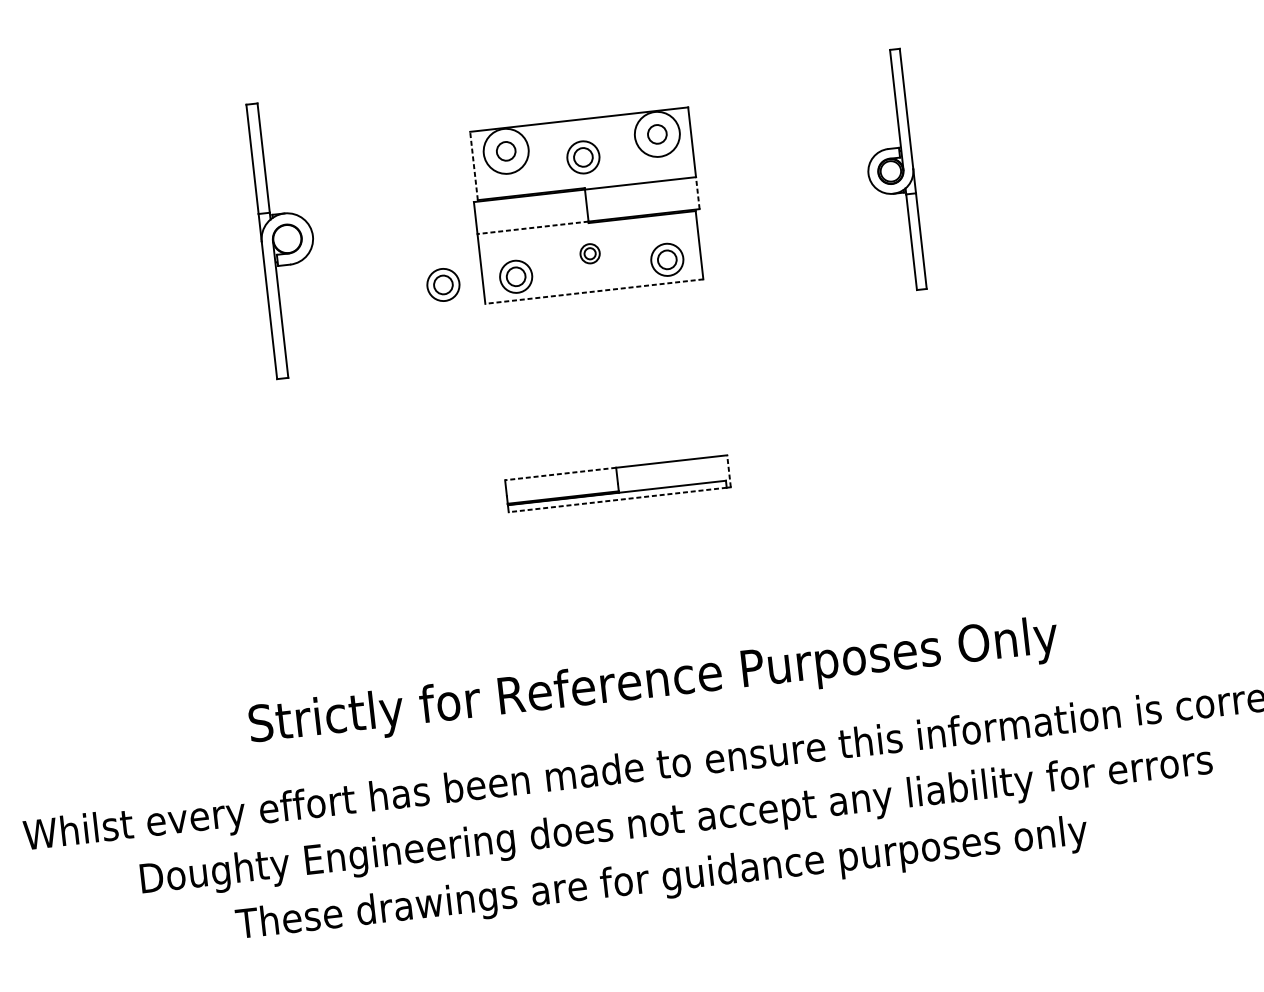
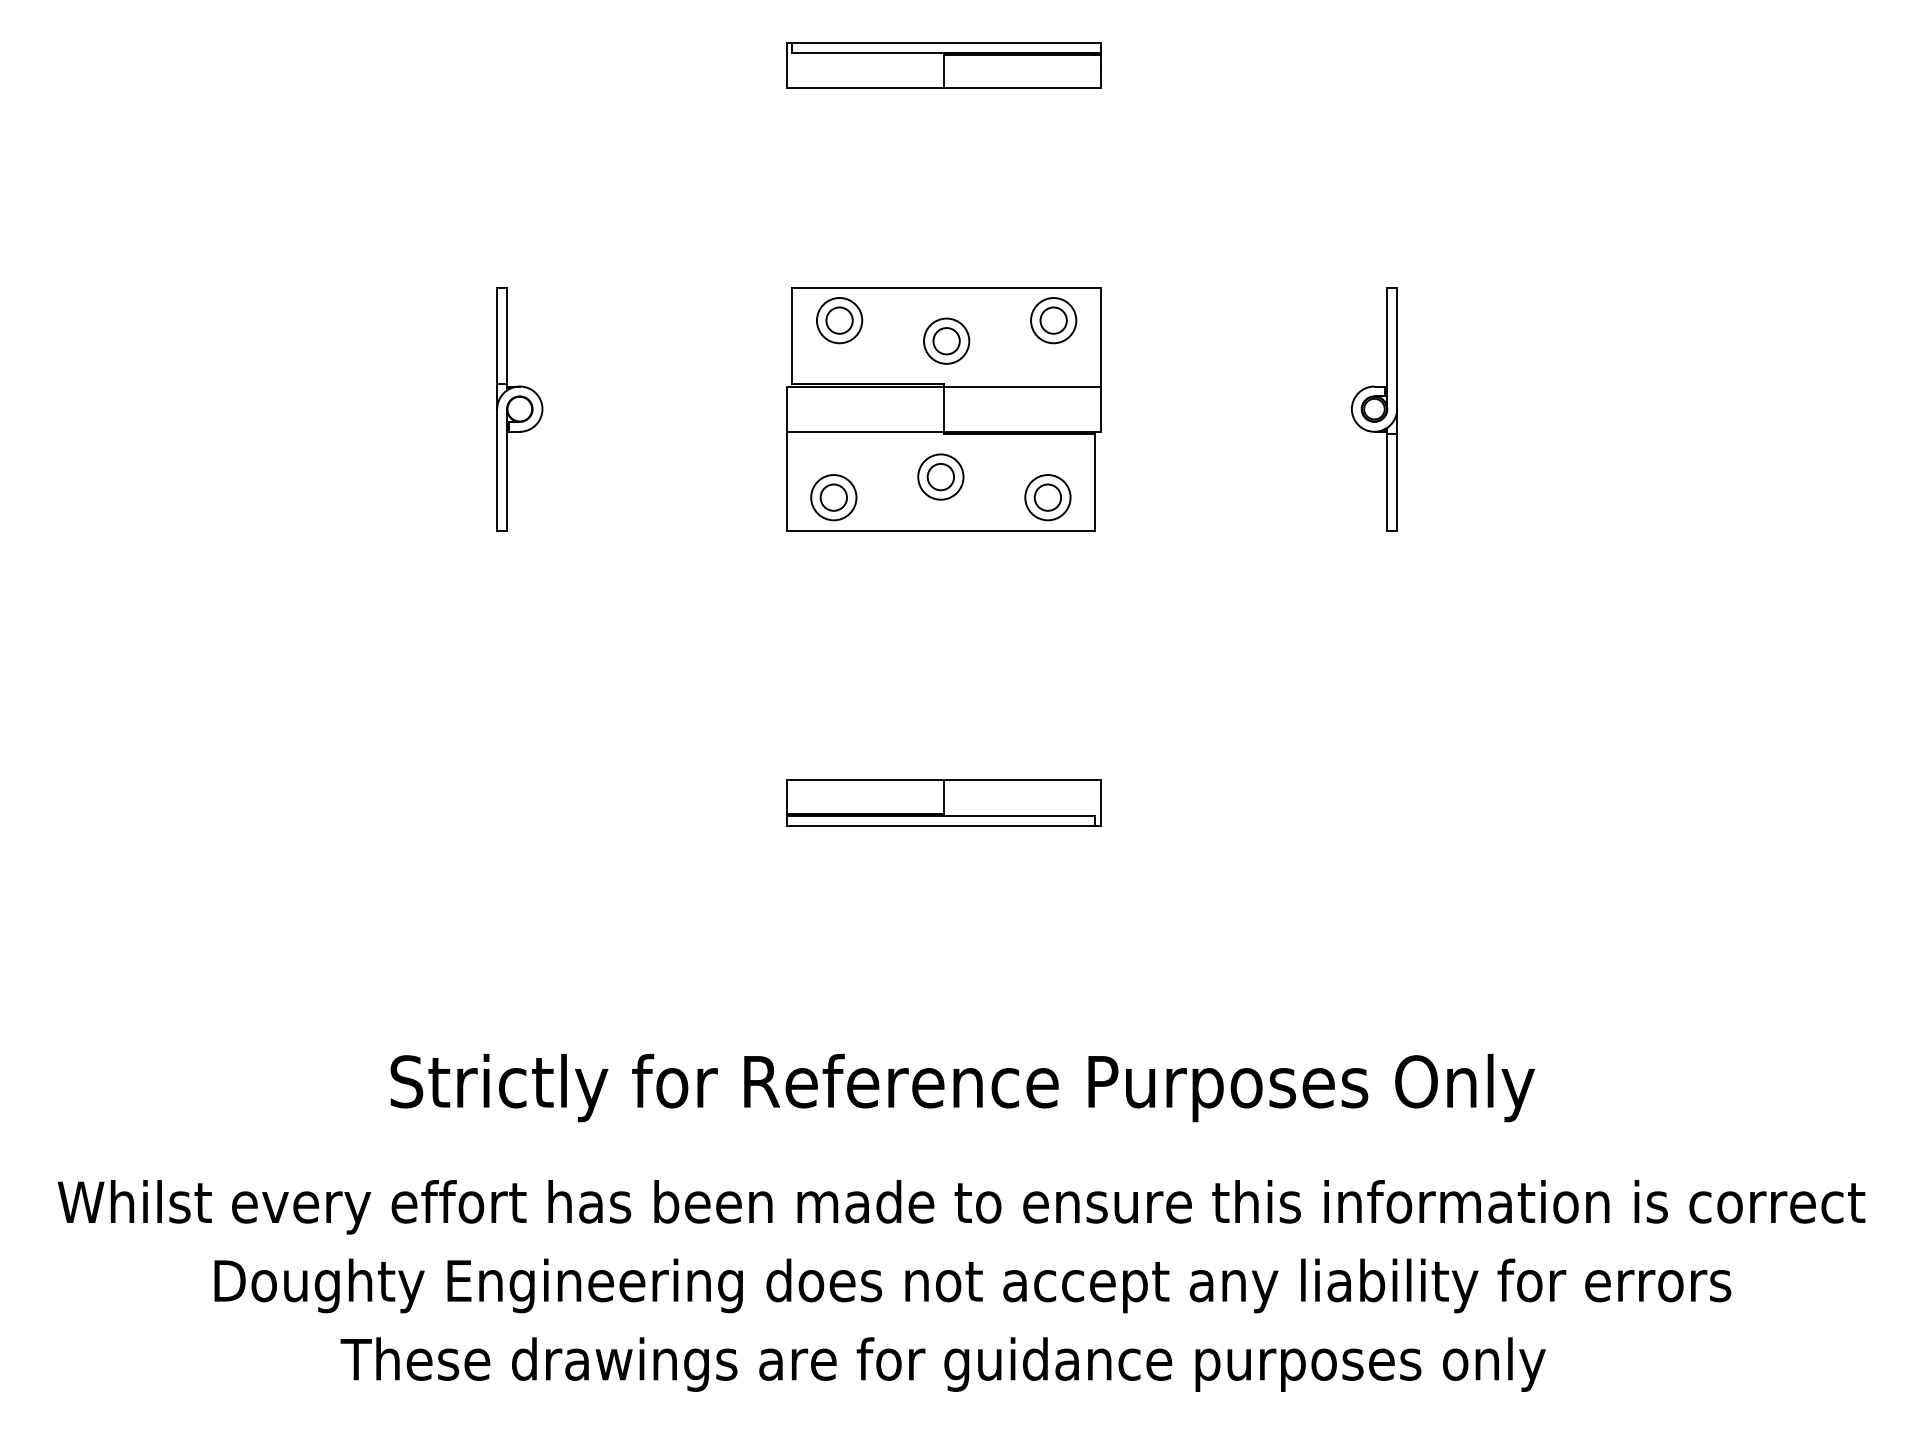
circle: (657, 134) -> (1053, 320), size x0.71
circle: (506, 151) -> (839, 320), size x0.71
line: (474, 165) -> (792, 335), dashed -> solid
part: (890, 171) -> (1374, 409), size x0.71
line: (698, 193) -> (1101, 409), dashed -> solid
line: (533, 227) -> (865, 431), dashed -> solid
part: (287, 239) -> (519, 409), size x0.62
part: (589, 253) -> (940, 476), size x1.67
part: (443, 284) -> (730, 497), removed
line: (594, 291) -> (940, 530), dashed -> solid
line: (729, 471) -> (1101, 803), dashed -> solid
line: (560, 474) -> (865, 780), dashed -> solid
line: (617, 499) -> (940, 825), dashed -> solid

